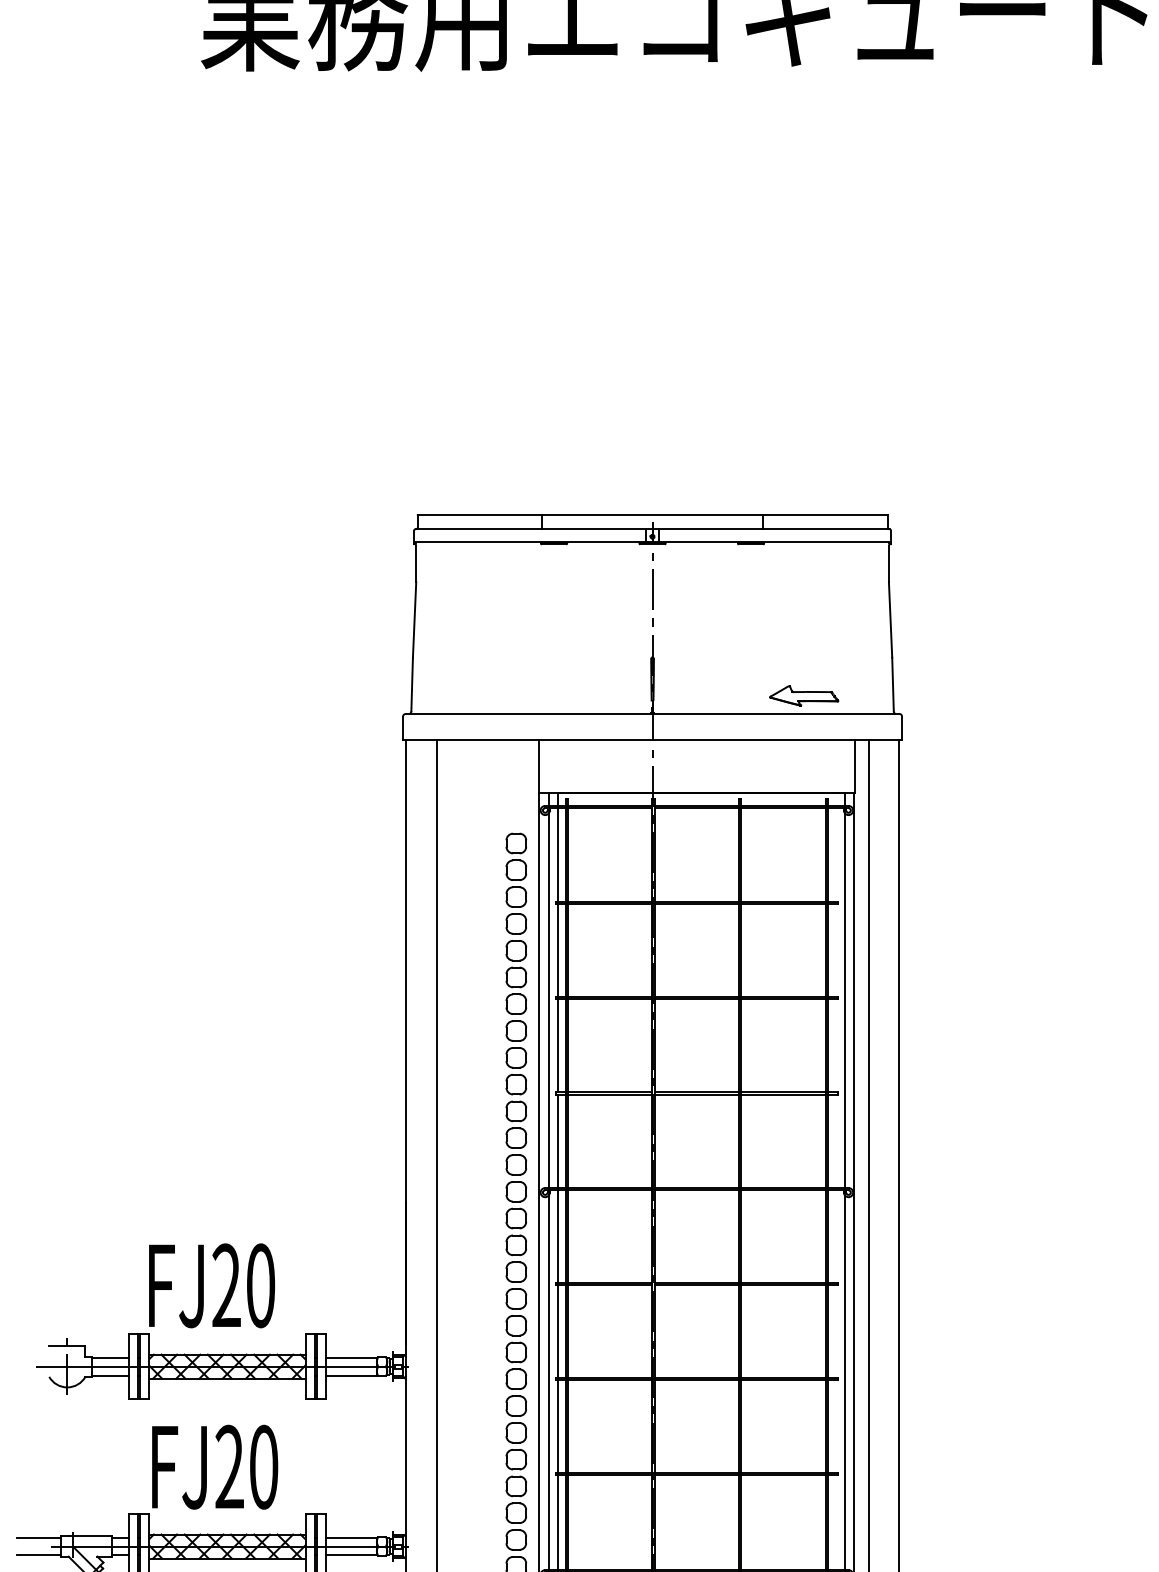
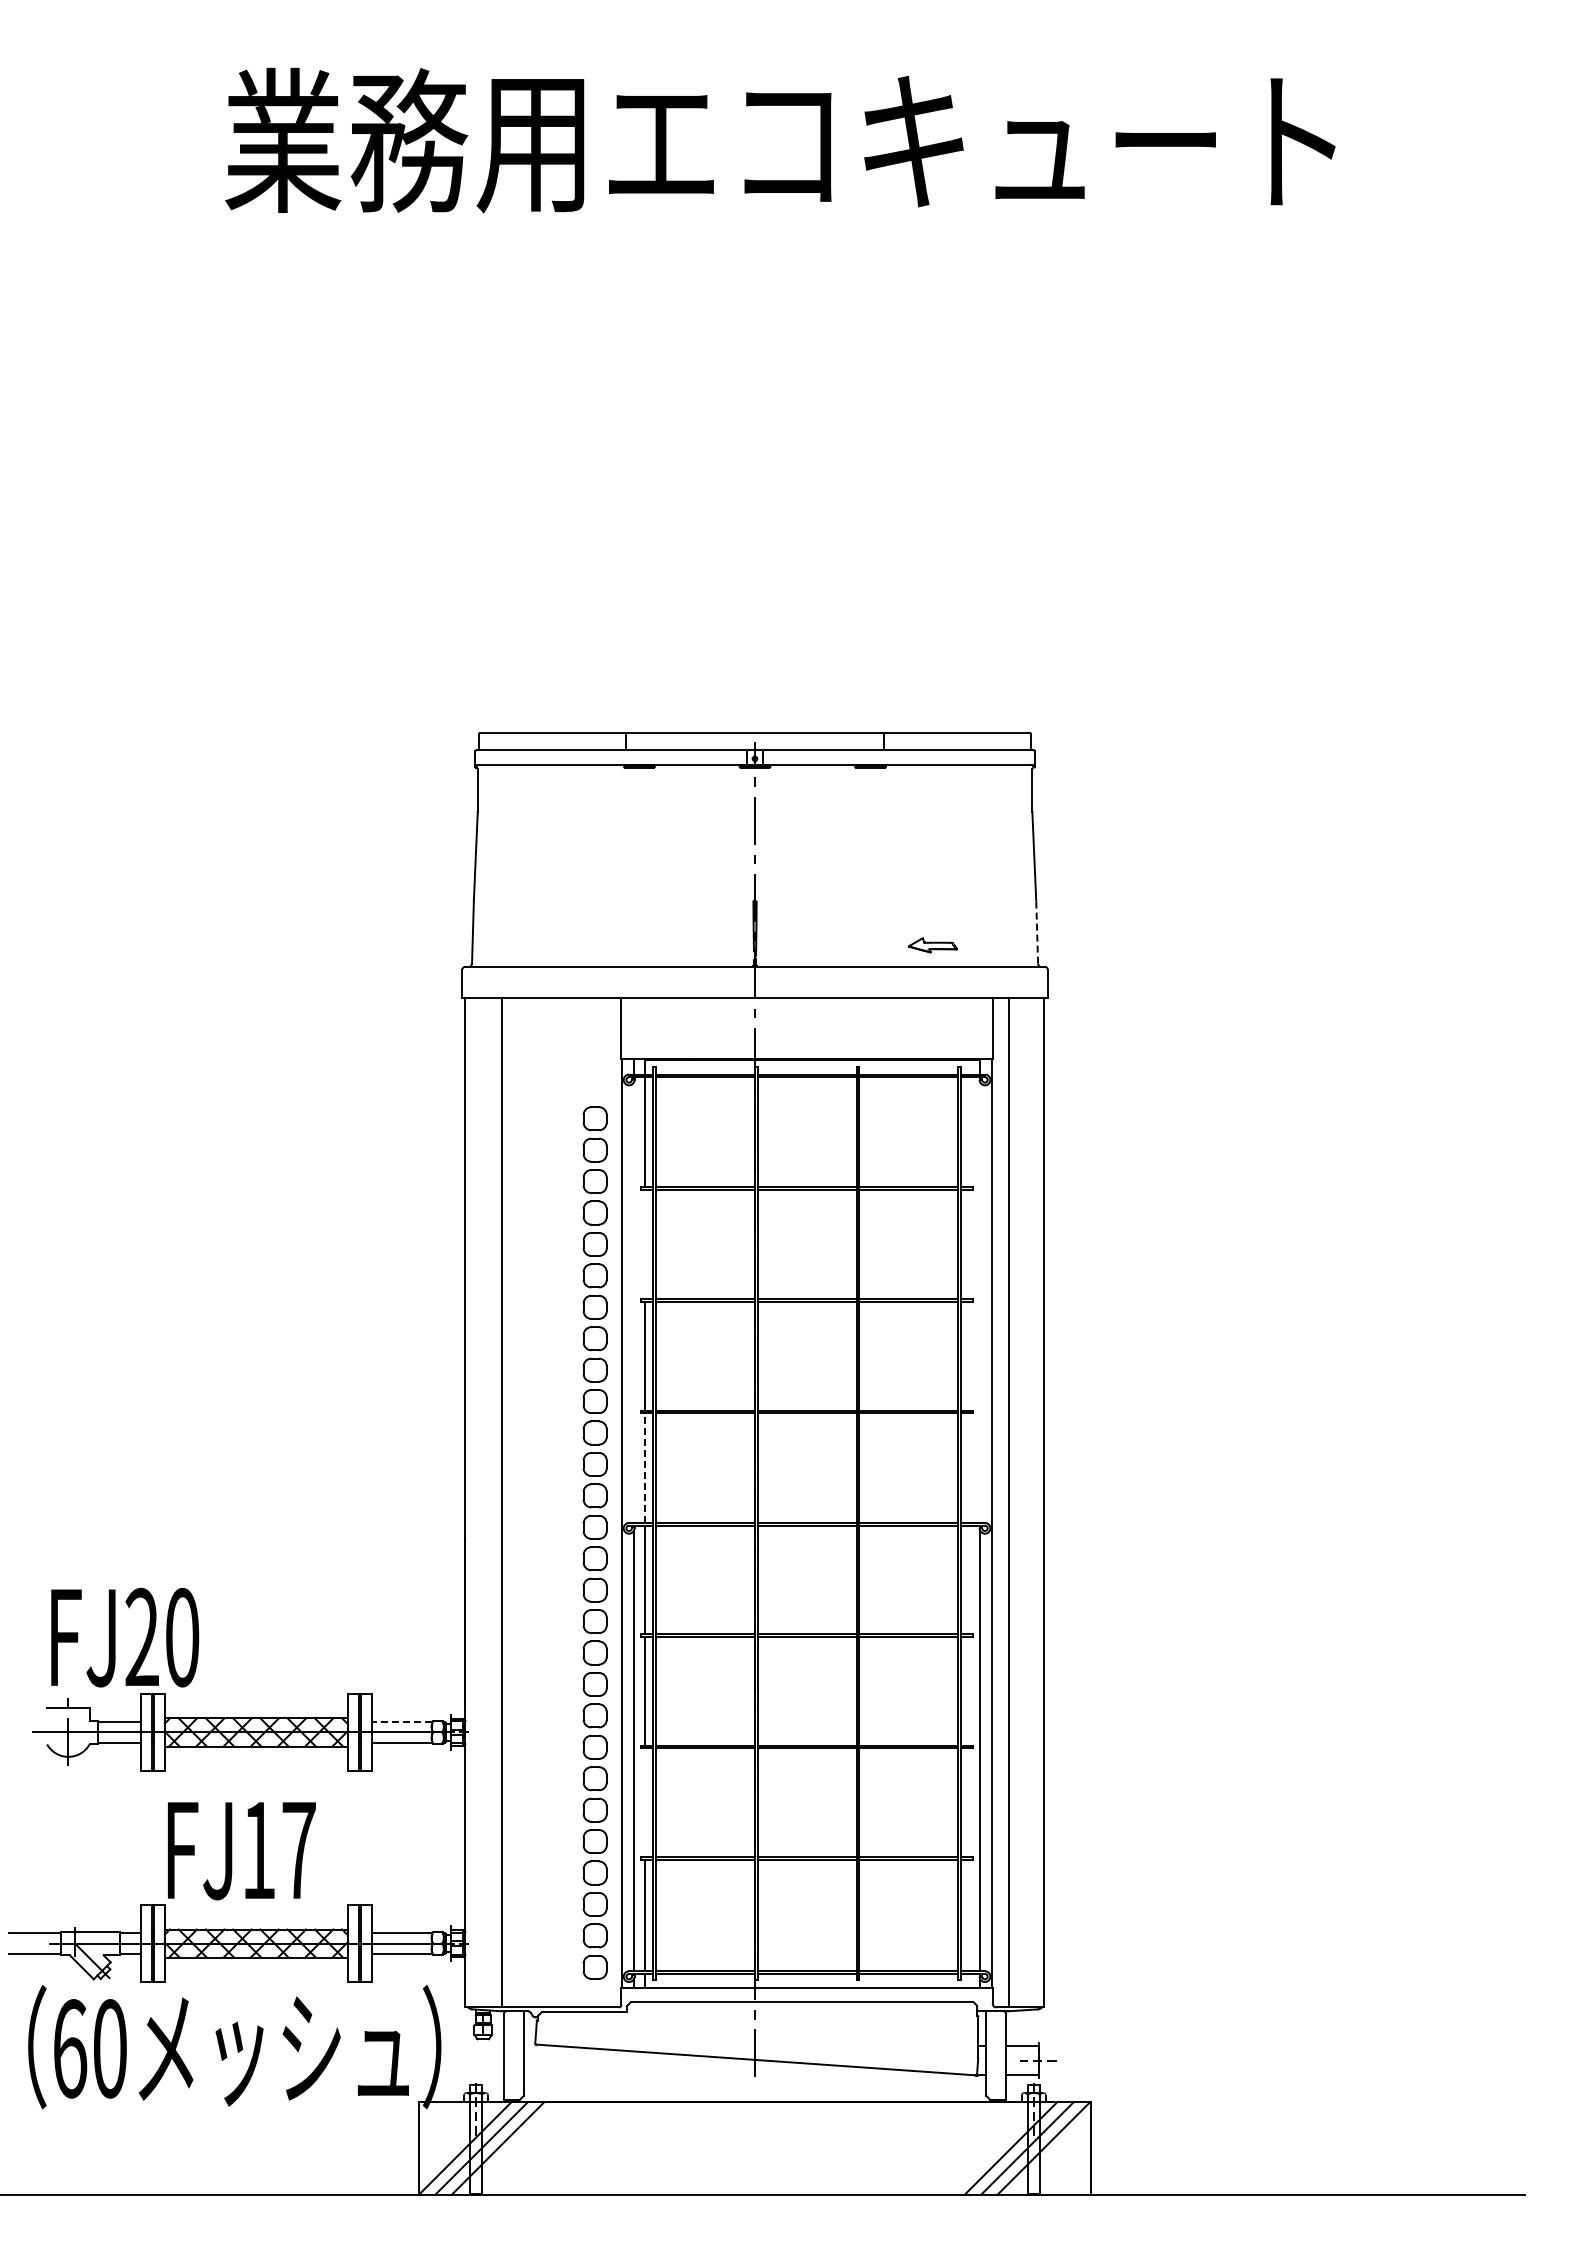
line: (893, 684) -> (1037, 932), solid -> dashed
part: (803, 695) -> (932, 945), size x0.6
line: (558, 949) -> (644, 1243), removed
line: (548, 1000) -> (633, 1302), removed
line: (844, 1000) -> (980, 1302), removed
line: (558, 1141) -> (644, 1468), solid -> dashed
text: (212, 1285) -> (125, 1637), moved
line: (351, 1357) -> (401, 1721), solid -> dashed
line: (558, 1426) -> (644, 1802), removed
text: (246, 1467) -> (278, 1850), FJ20 -> FJ17

